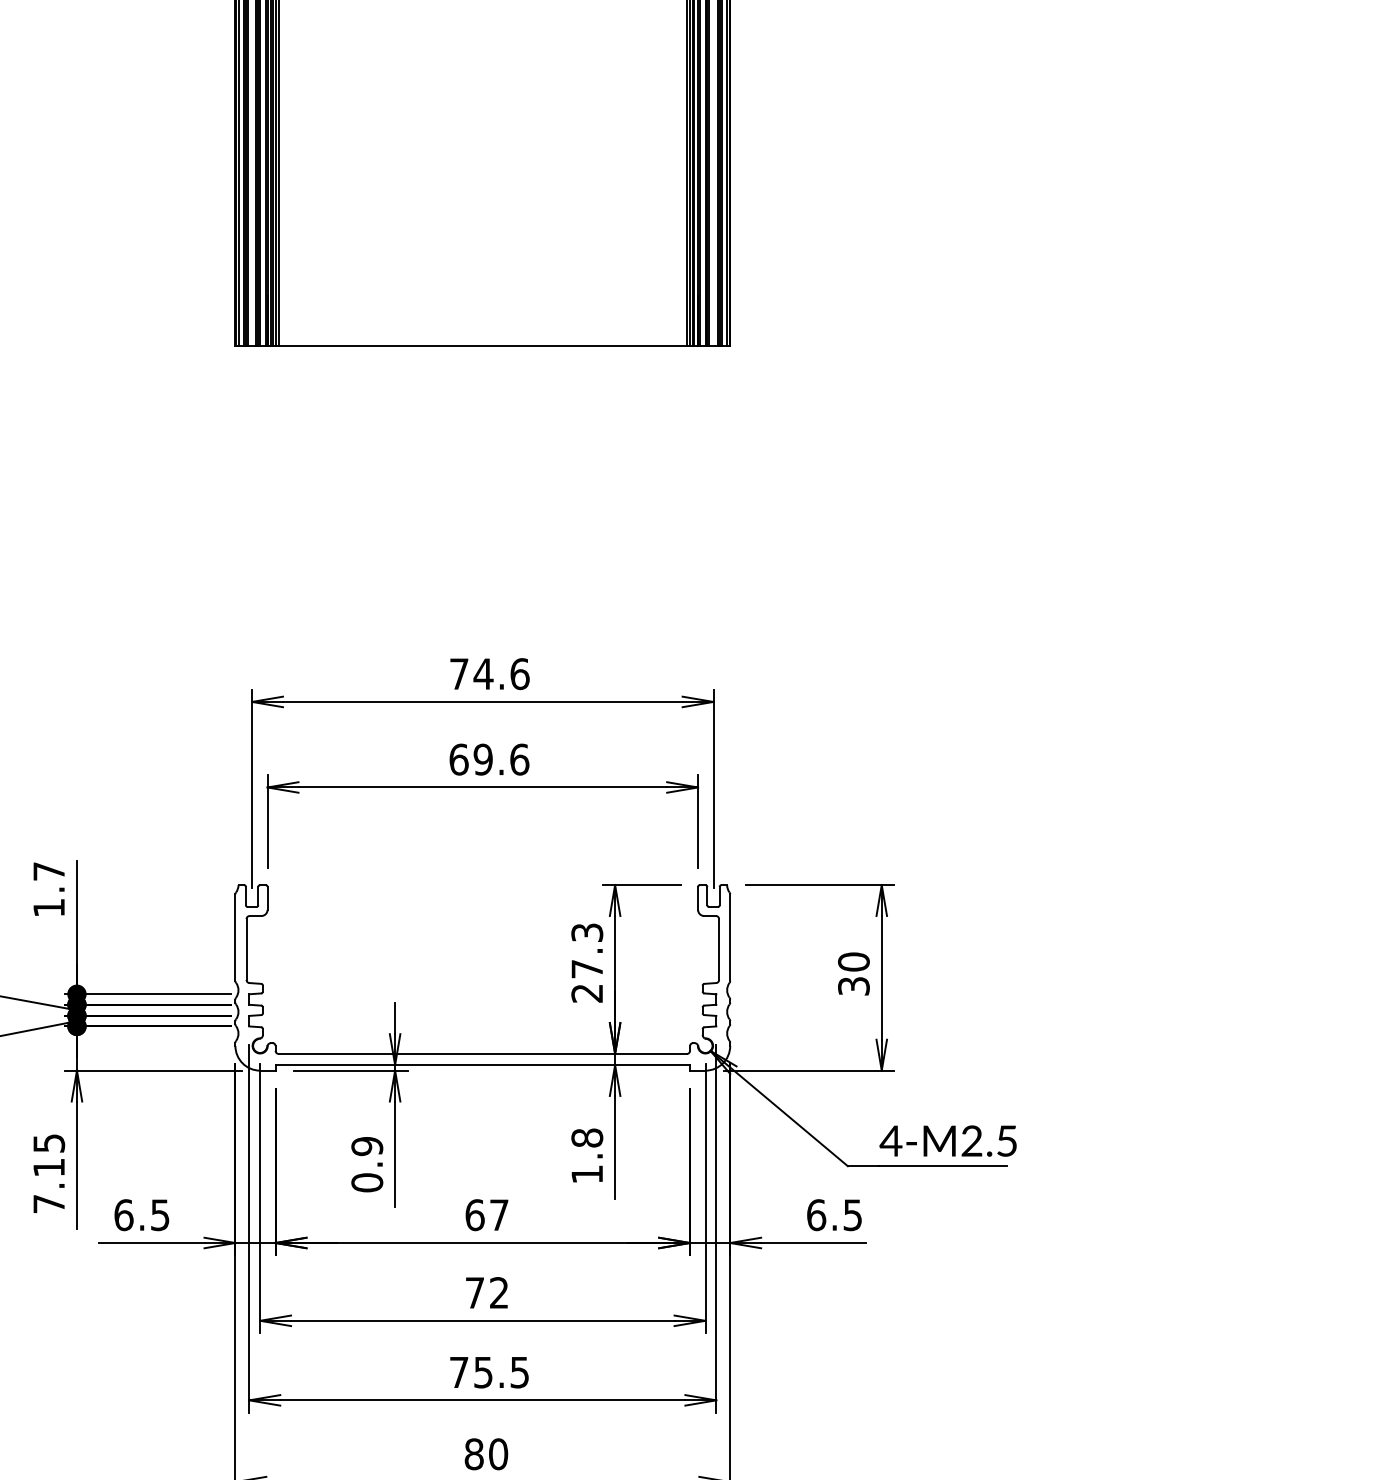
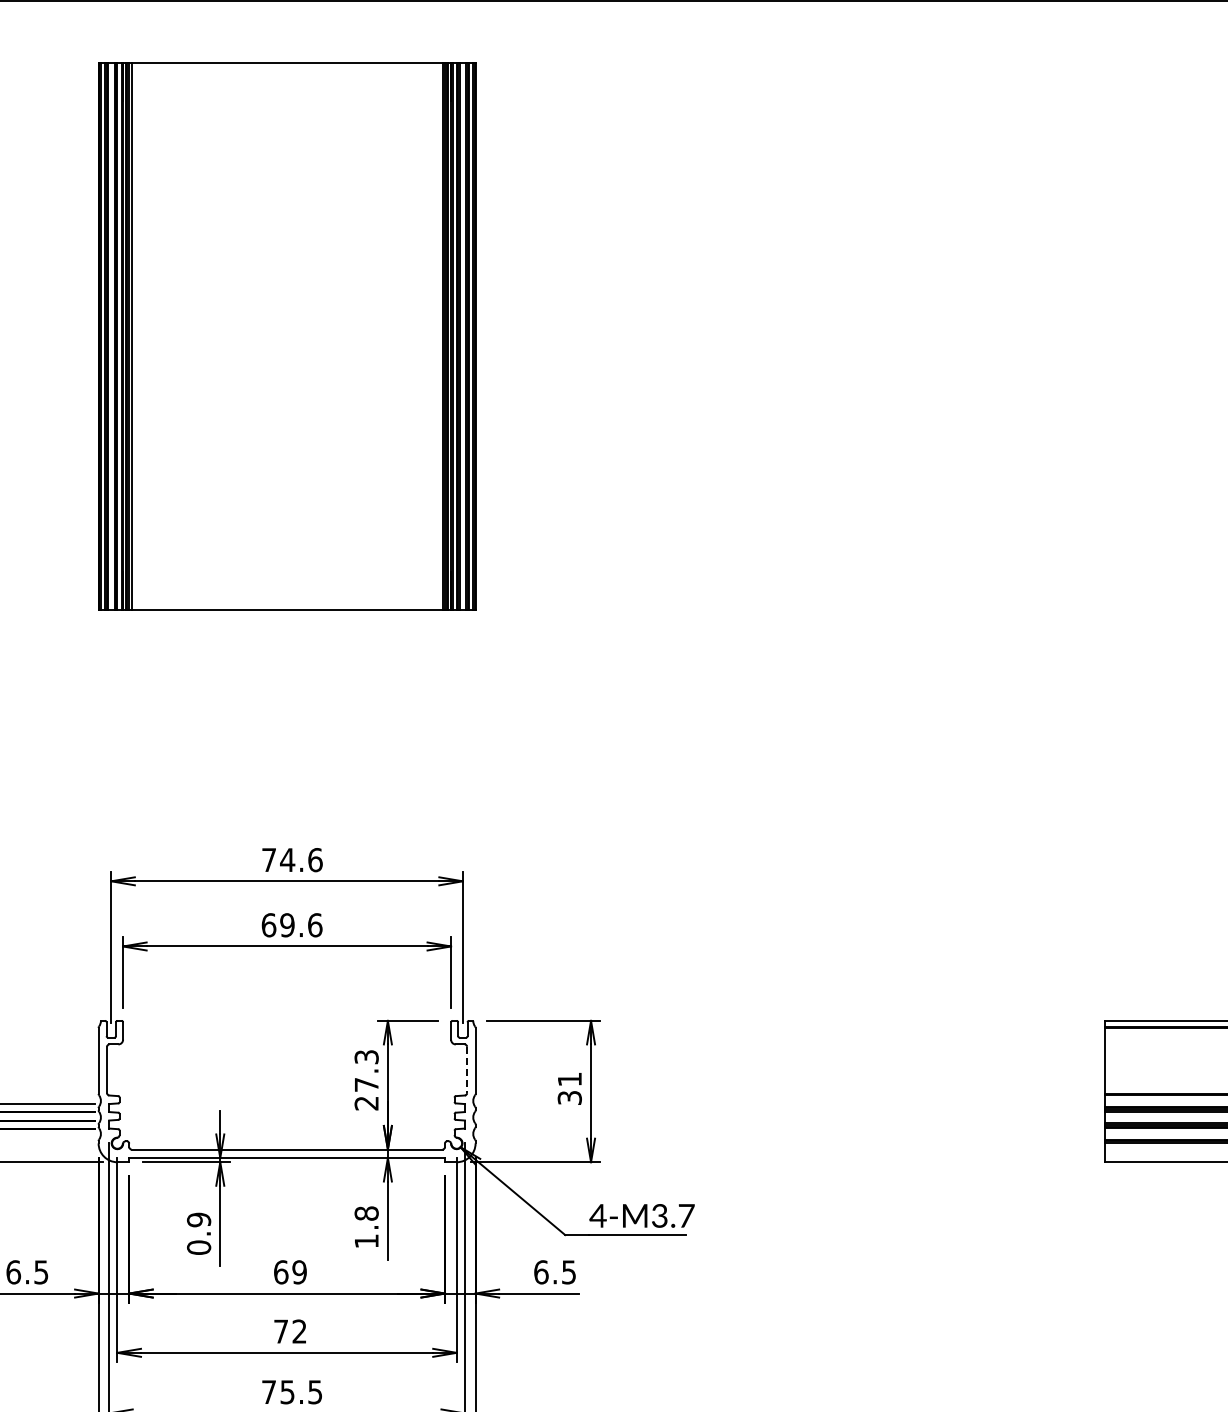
line: (719, 950) -> (467, 1070), solid -> dashed
text: (853, 962) -> (569, 1079), 30 -> 31
text: (989, 1140) -> (673, 1215), 4-M2.5 -> 4-M3.7
text: (499, 1215) -> (299, 1272), 67 -> 69

